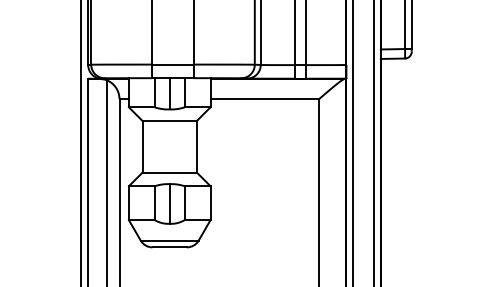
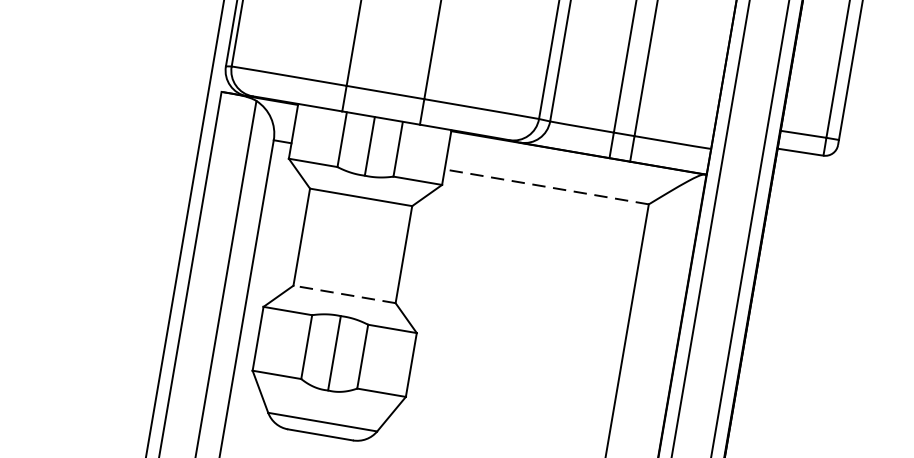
line: (264, 99) -> (546, 187), solid -> dashed
line: (169, 172) -> (344, 294), solid -> dashed

